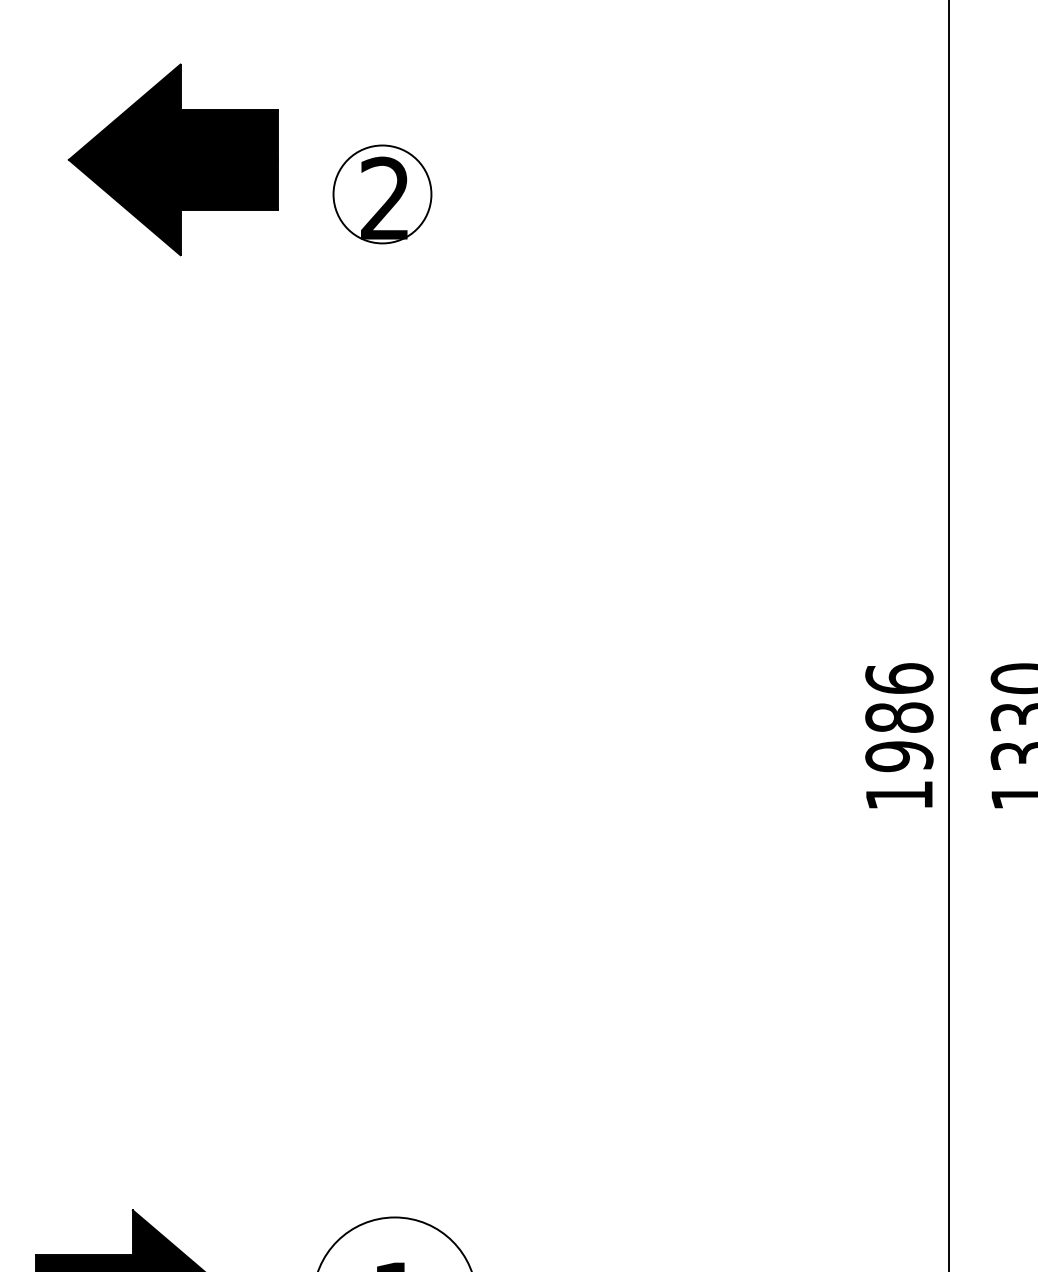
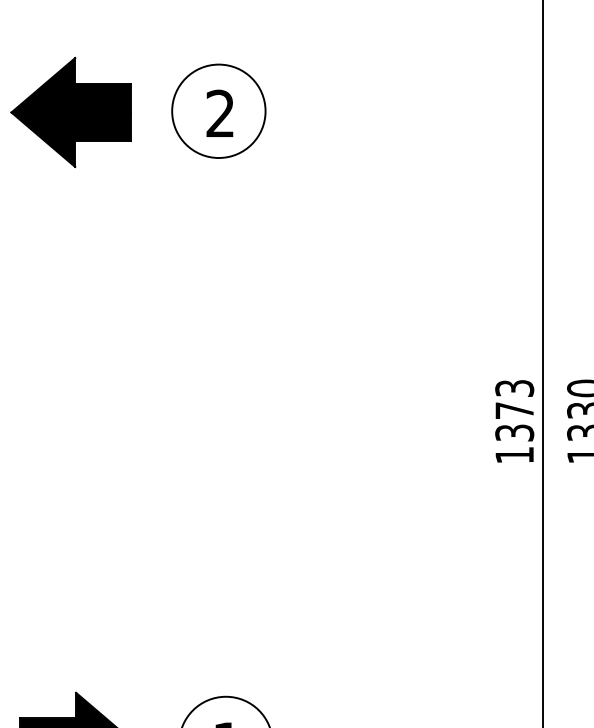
part: (172, 159) -> (70, 112), moved
circle: (381, 194) -> (218, 111), size x1.67
text: (899, 717) -> (514, 410), 1986 -> 1373

